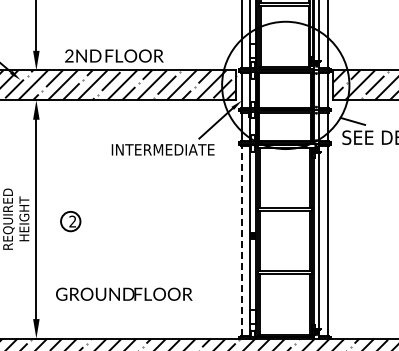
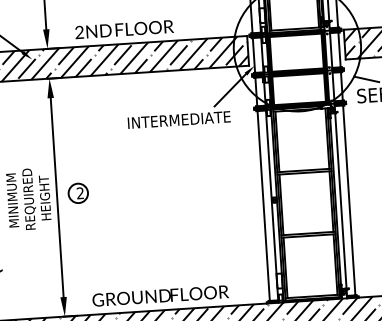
part: (70, 221) -> (78, 193), moved
line: (241, 240) -> (263, 205), dashed -> solid
text: (124, 293) -> (160, 295), moved

